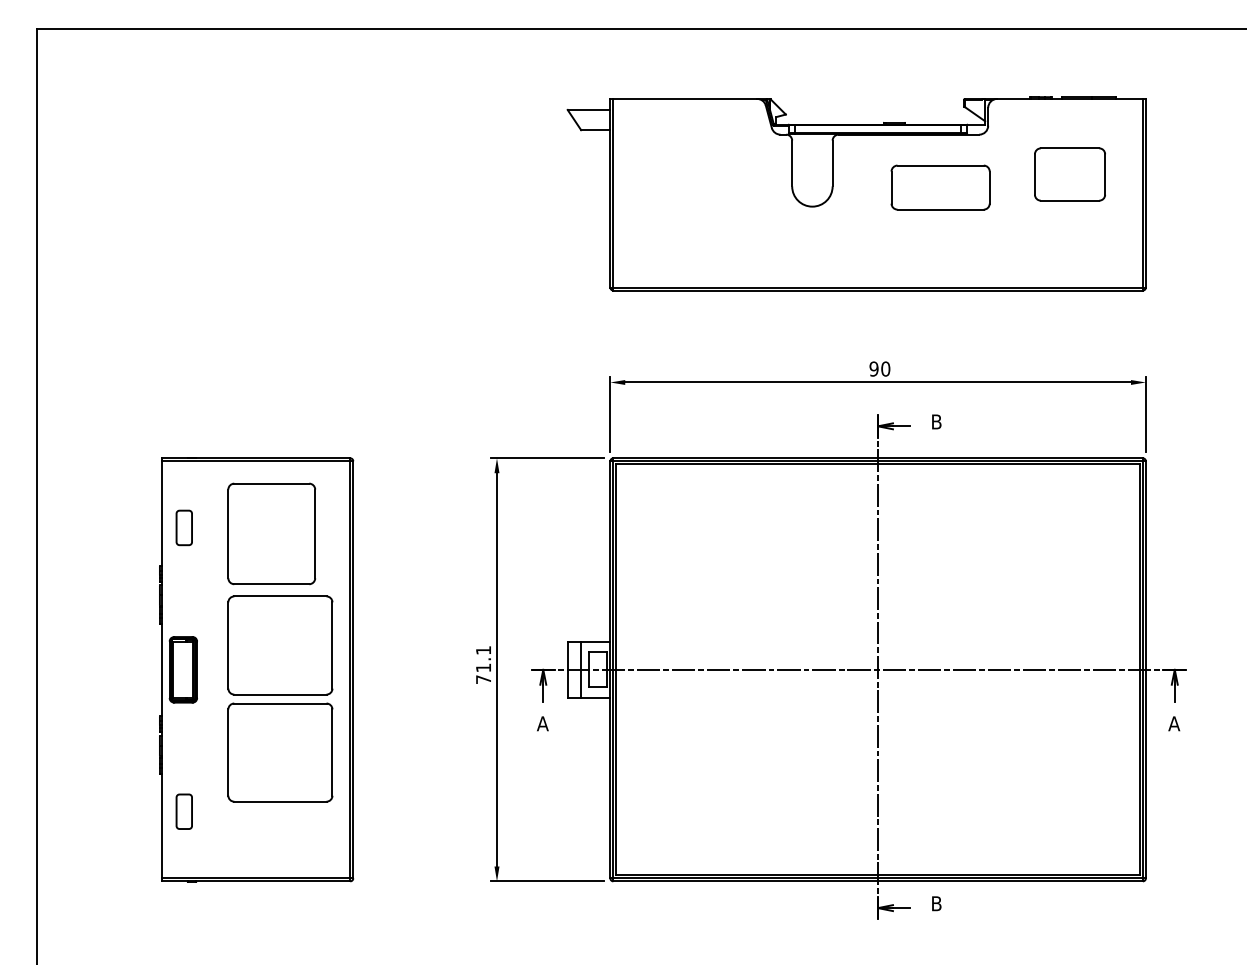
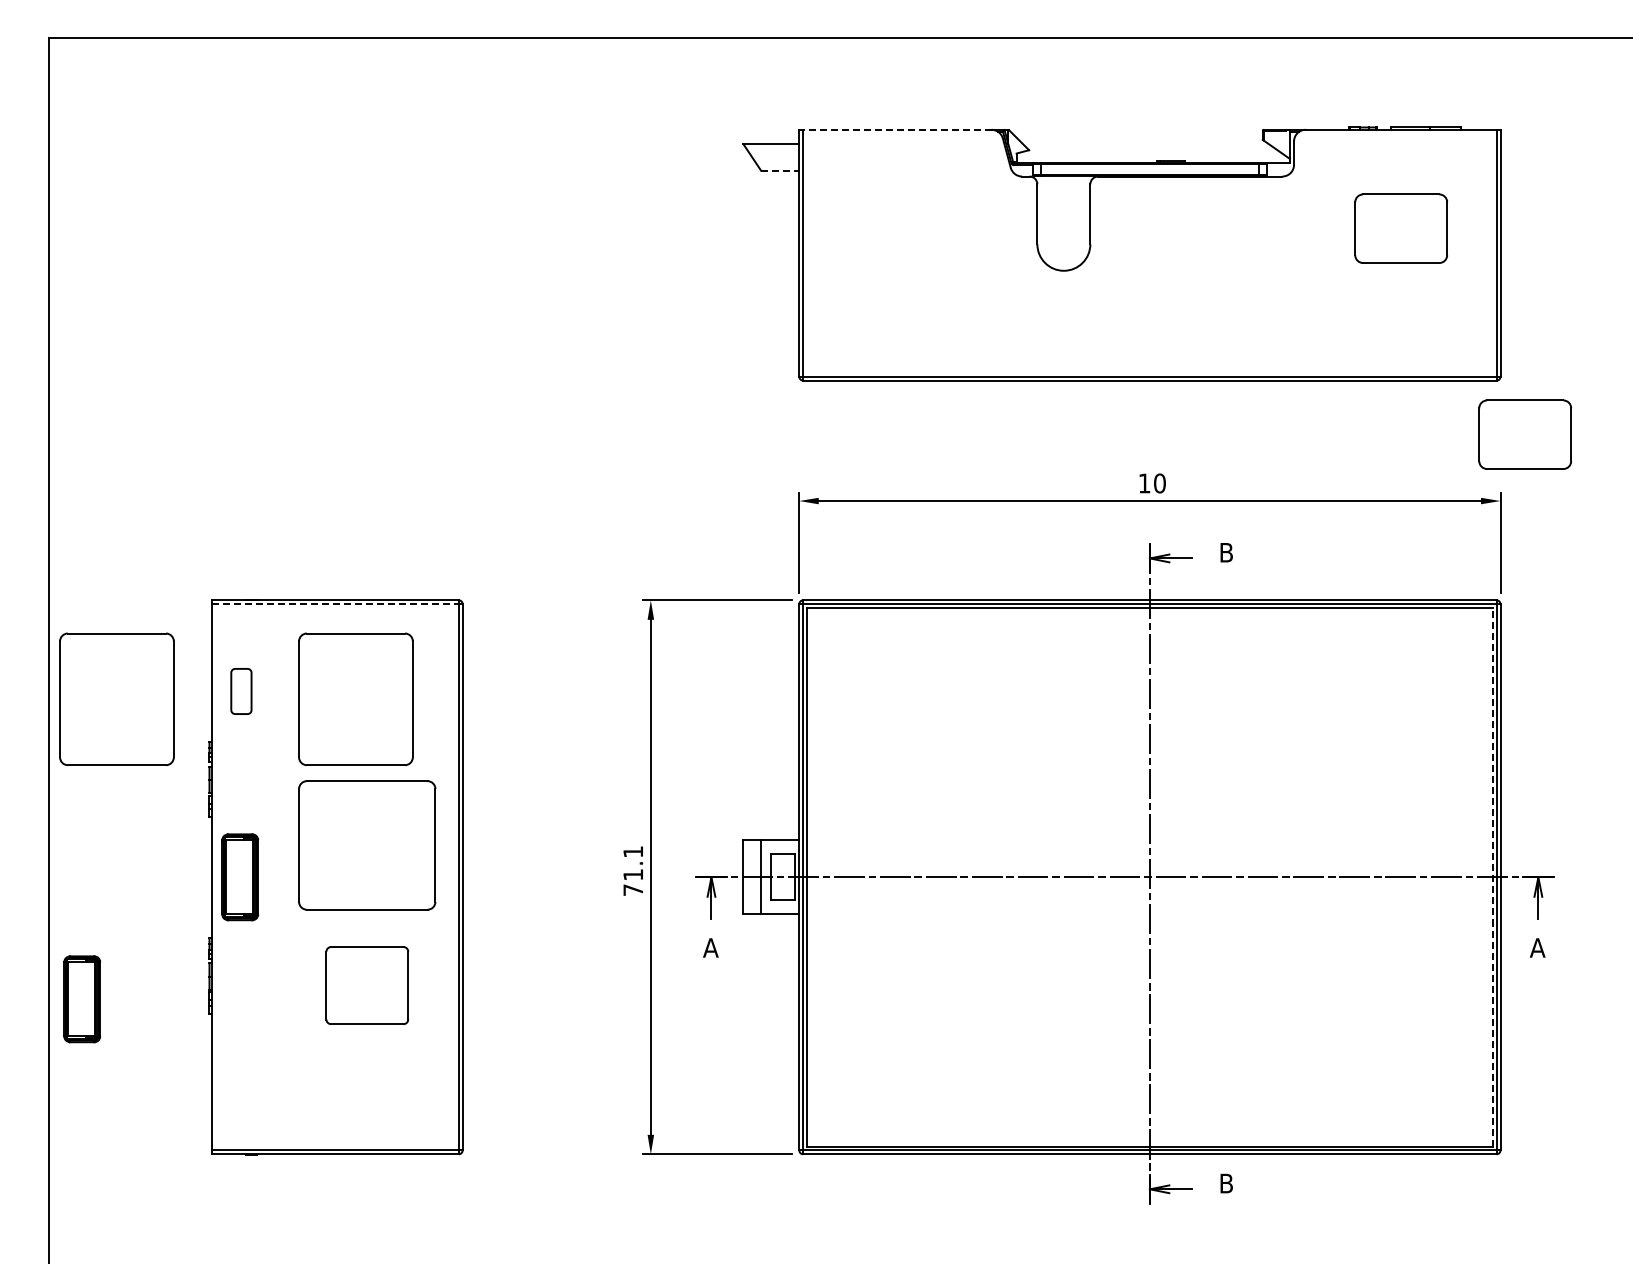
line: (684, 98) -> (896, 129), solid -> dashed
line: (596, 130) -> (780, 170), solid -> dashed
part: (940, 187) -> (1231, 245), removed
part: (1164, 331) -> (1525, 434), added
text: (873, 369) -> (1144, 483), 90 -> 10
line: (256, 461) -> (335, 604), solid -> dashed
part: (88, 533) -> (116, 698), added
line: (1139, 669) -> (1492, 876), solid -> dashed
part: (280, 752) -> (367, 985), size x0.6
part: (62, 763) -> (82, 999), added
part: (184, 811) -> (241, 1062), removed

